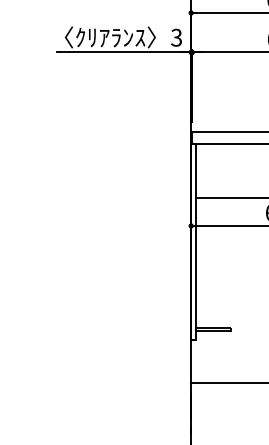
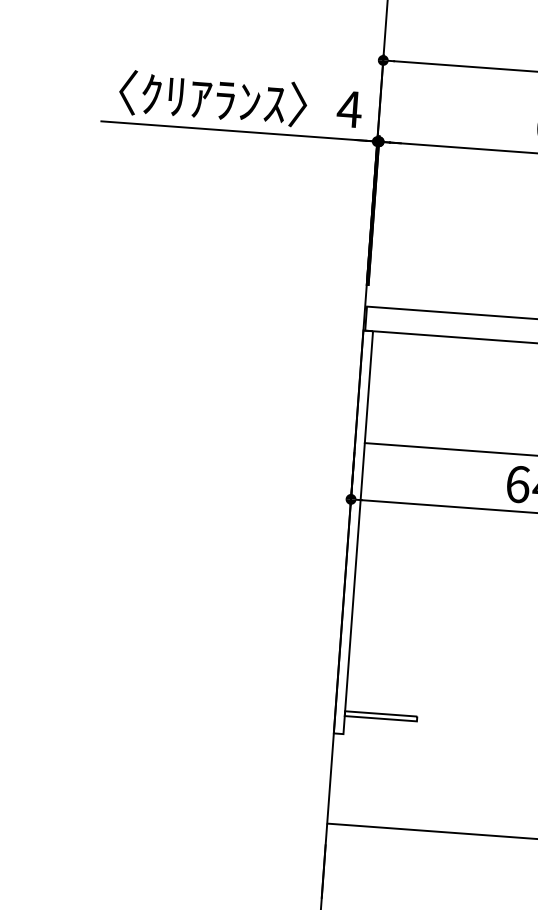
text: (176, 37) -> (349, 108), 3 -> 4

